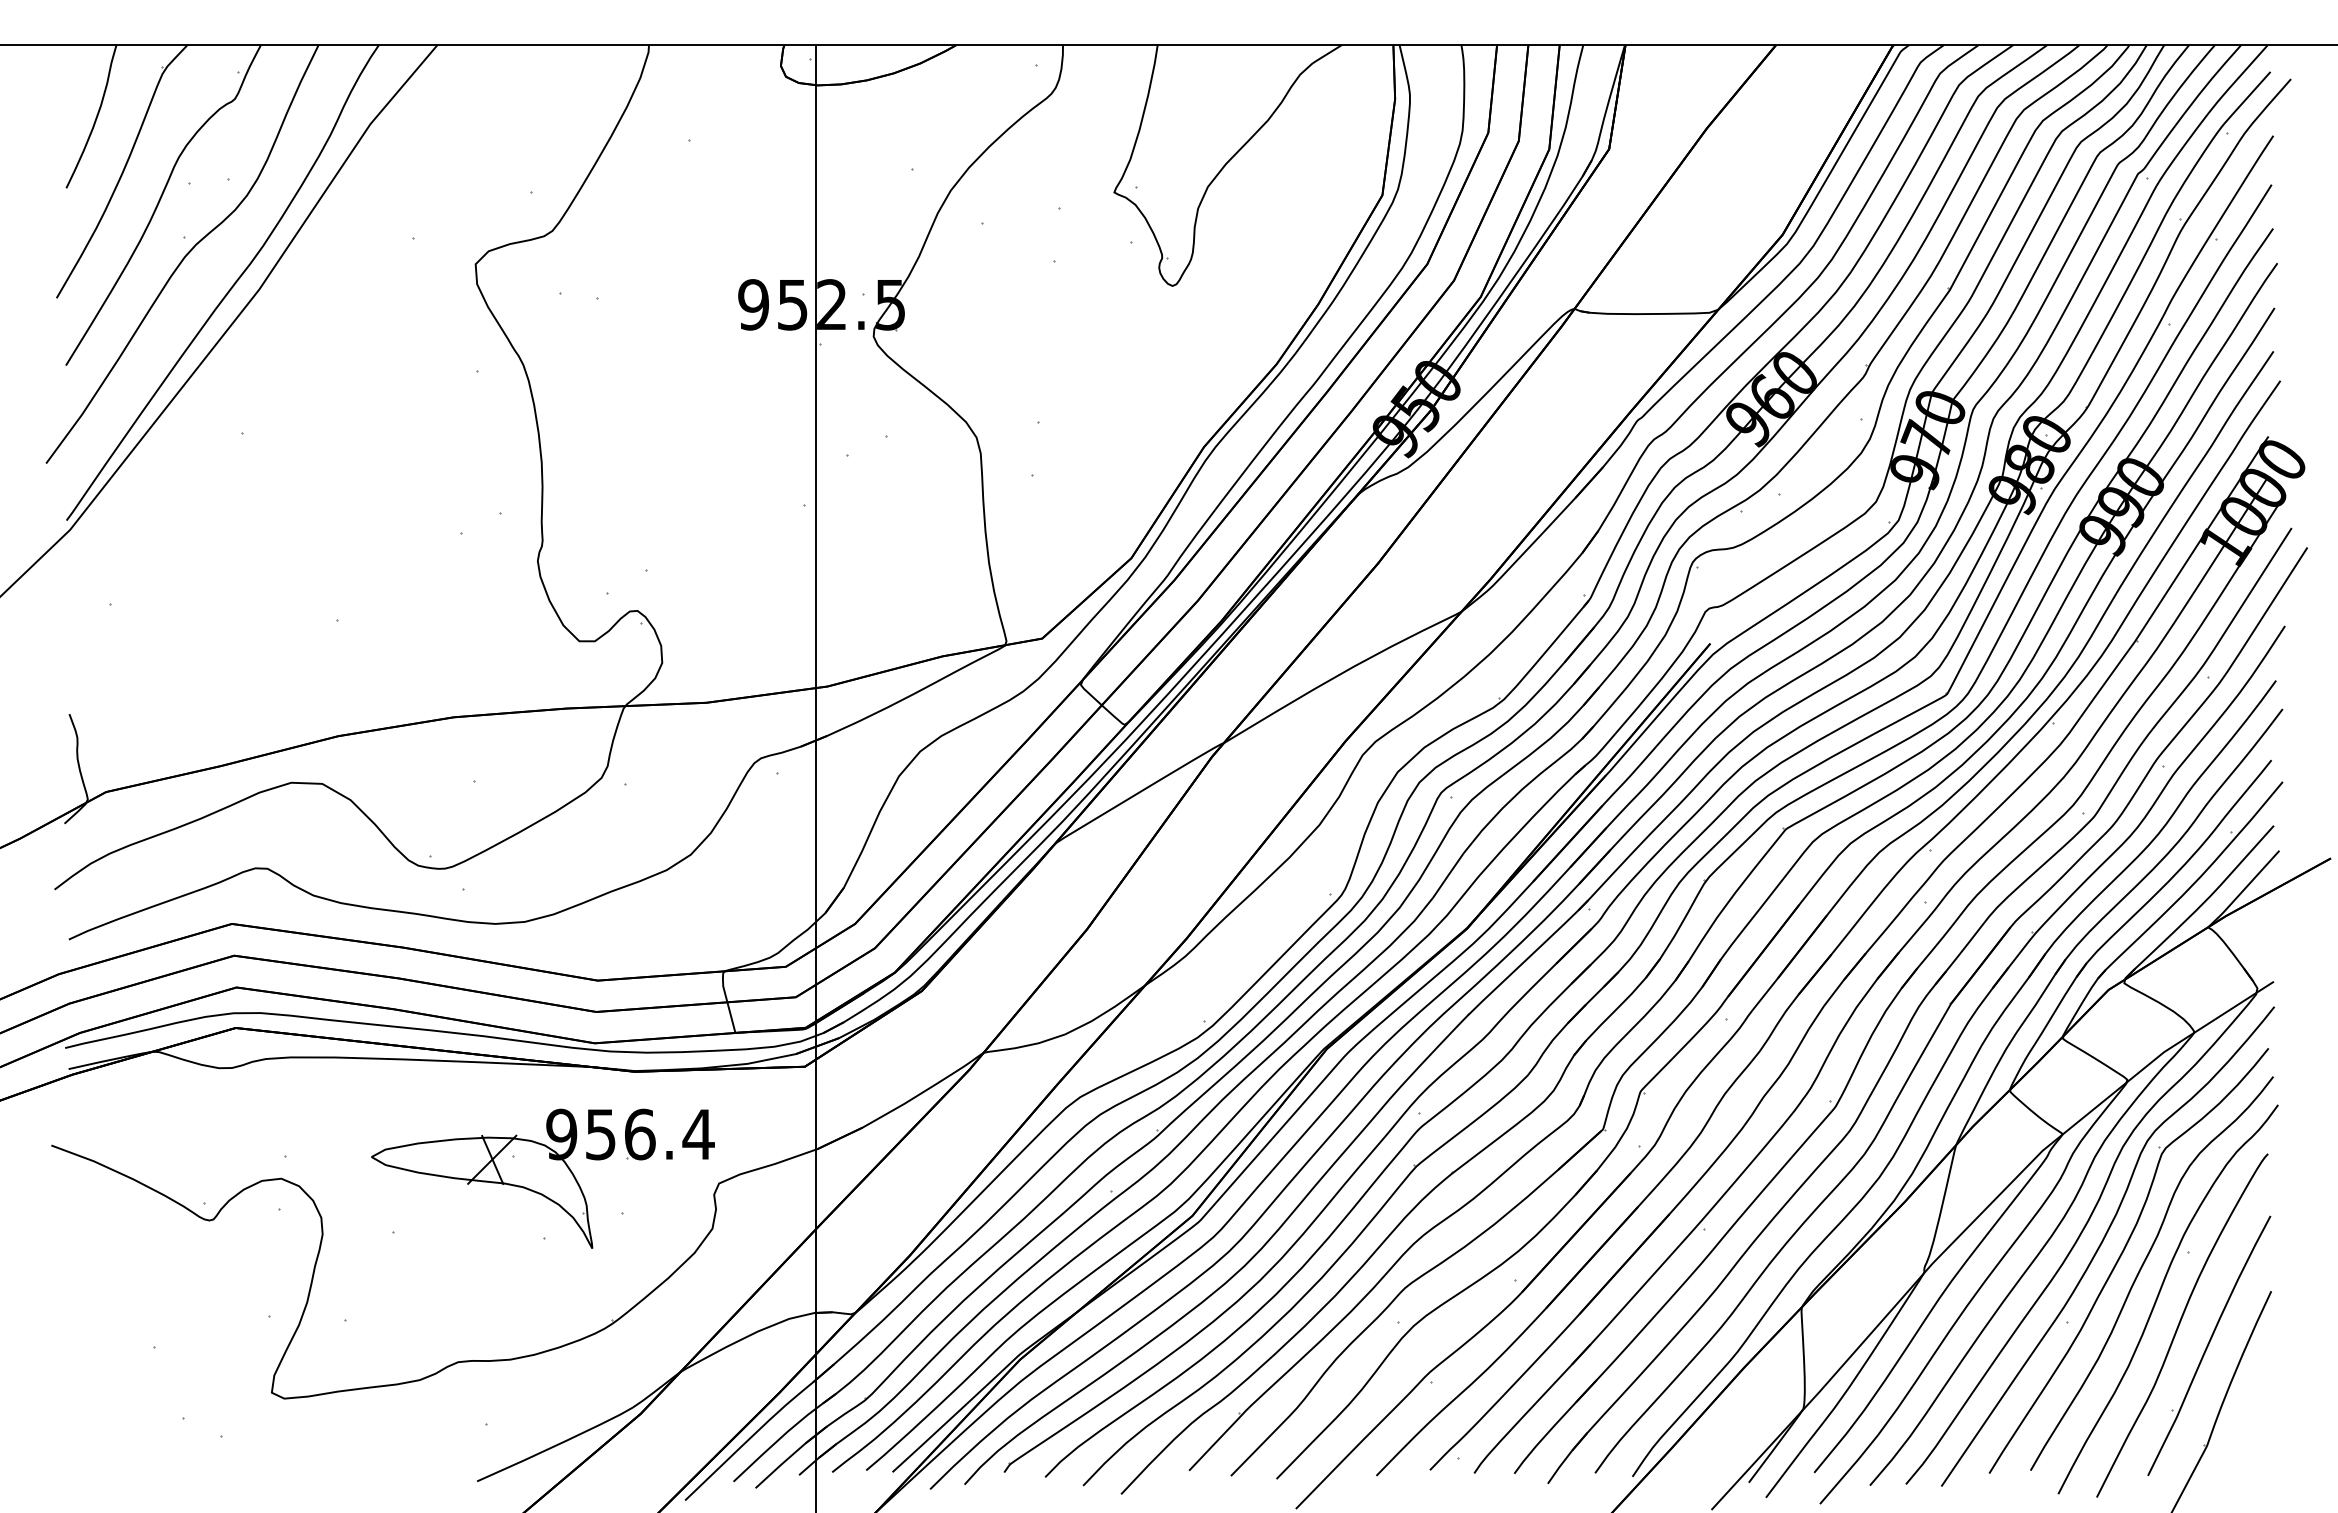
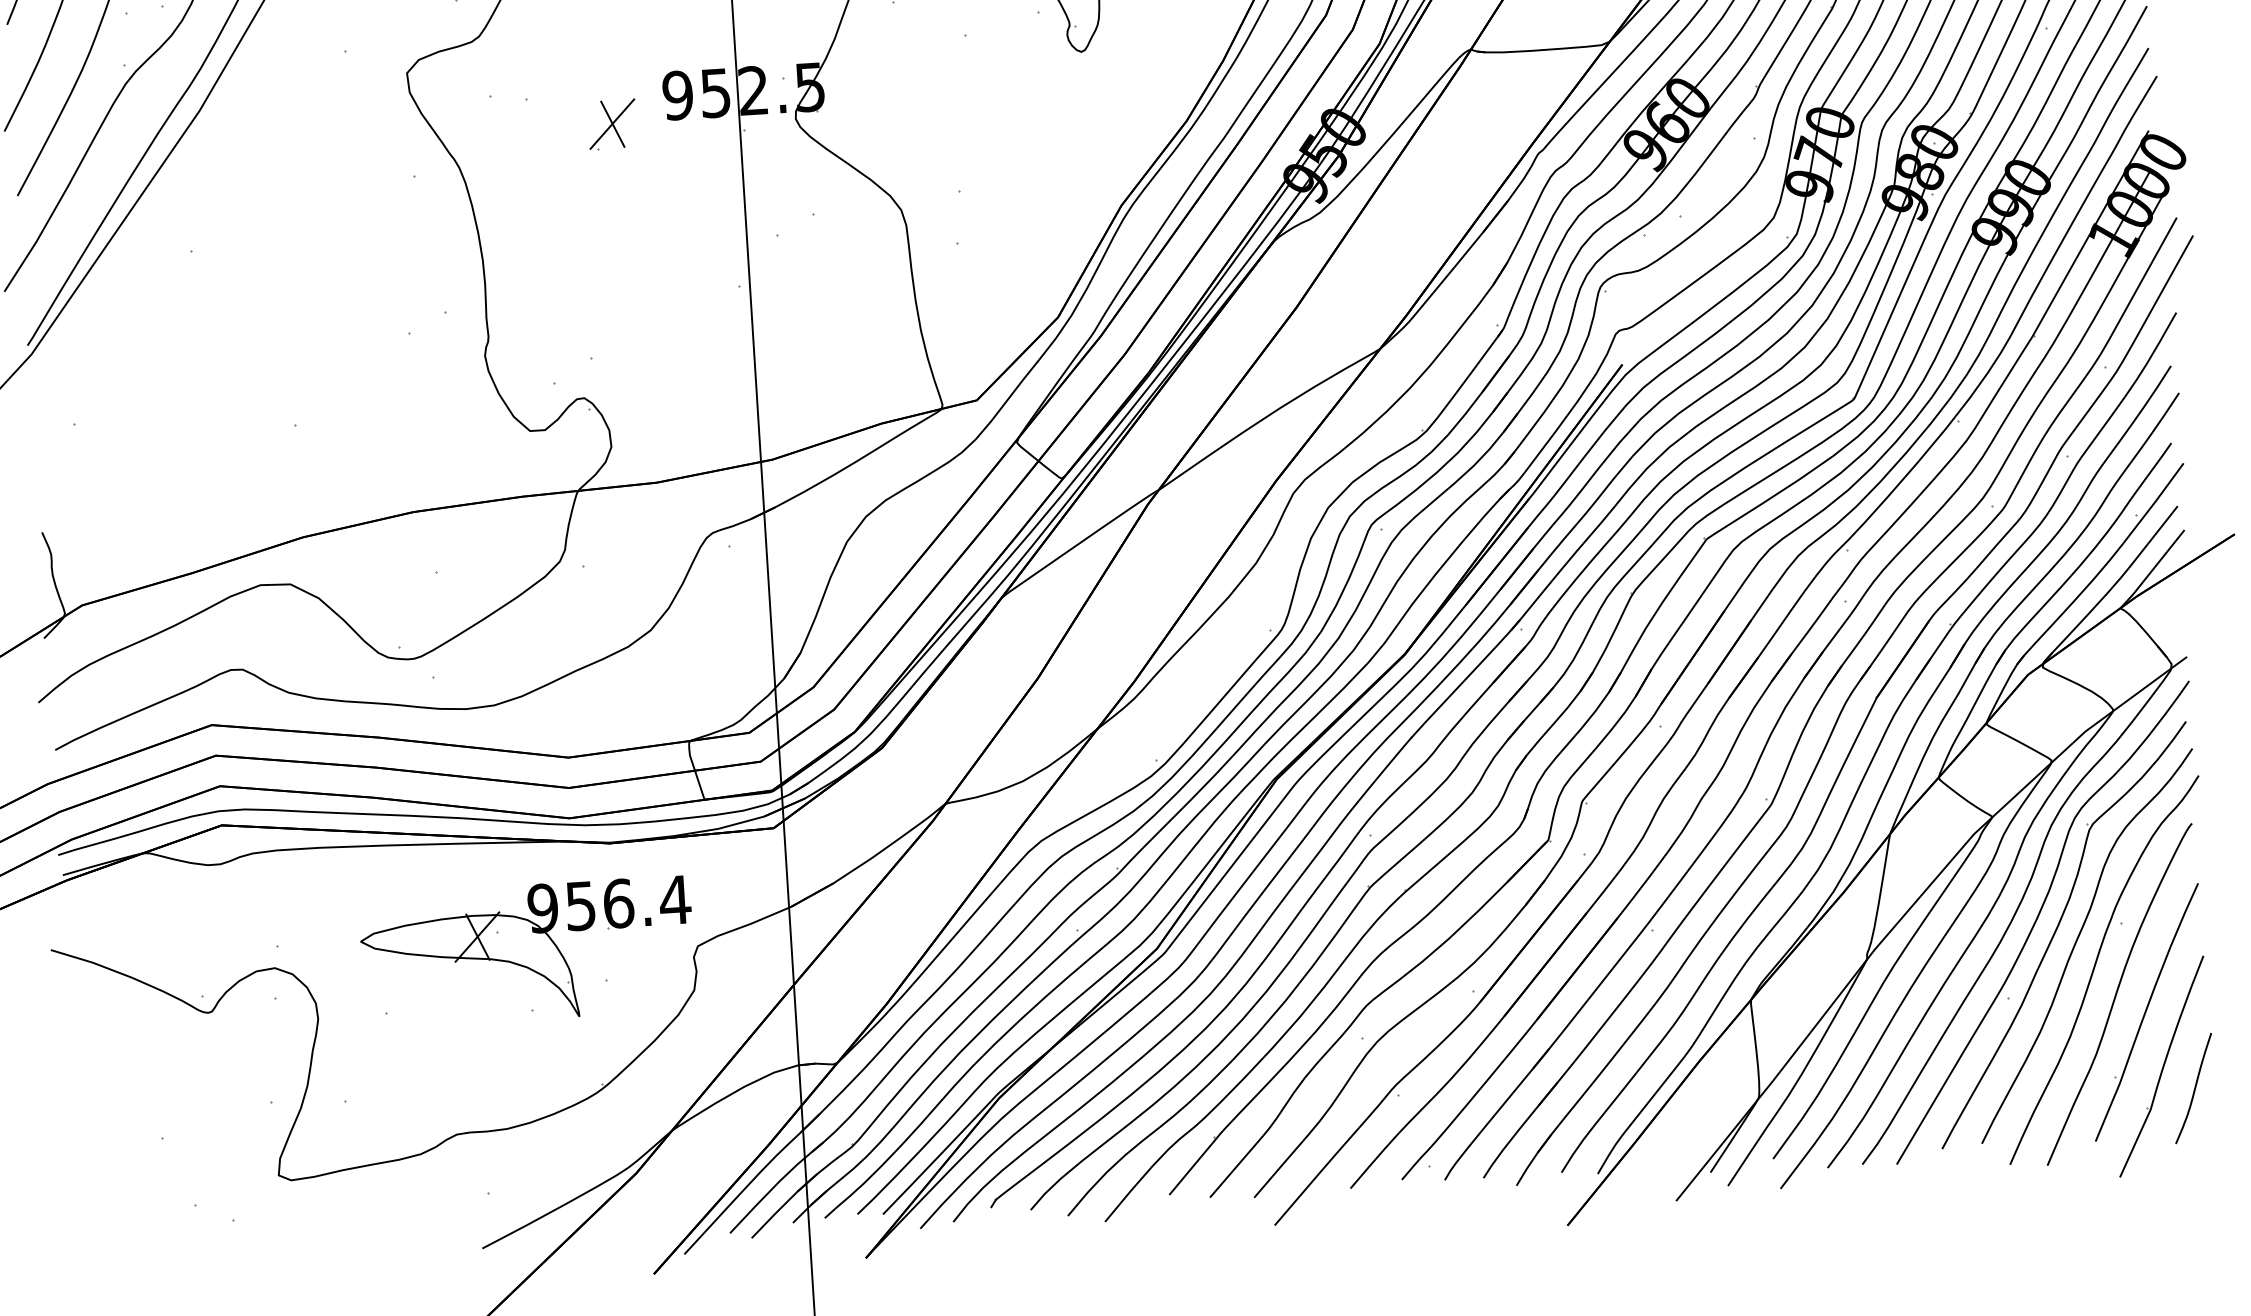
part: (684, 330) -> (612, 124), added
curve: (2253, 1427) -> (2194, 1088), added

